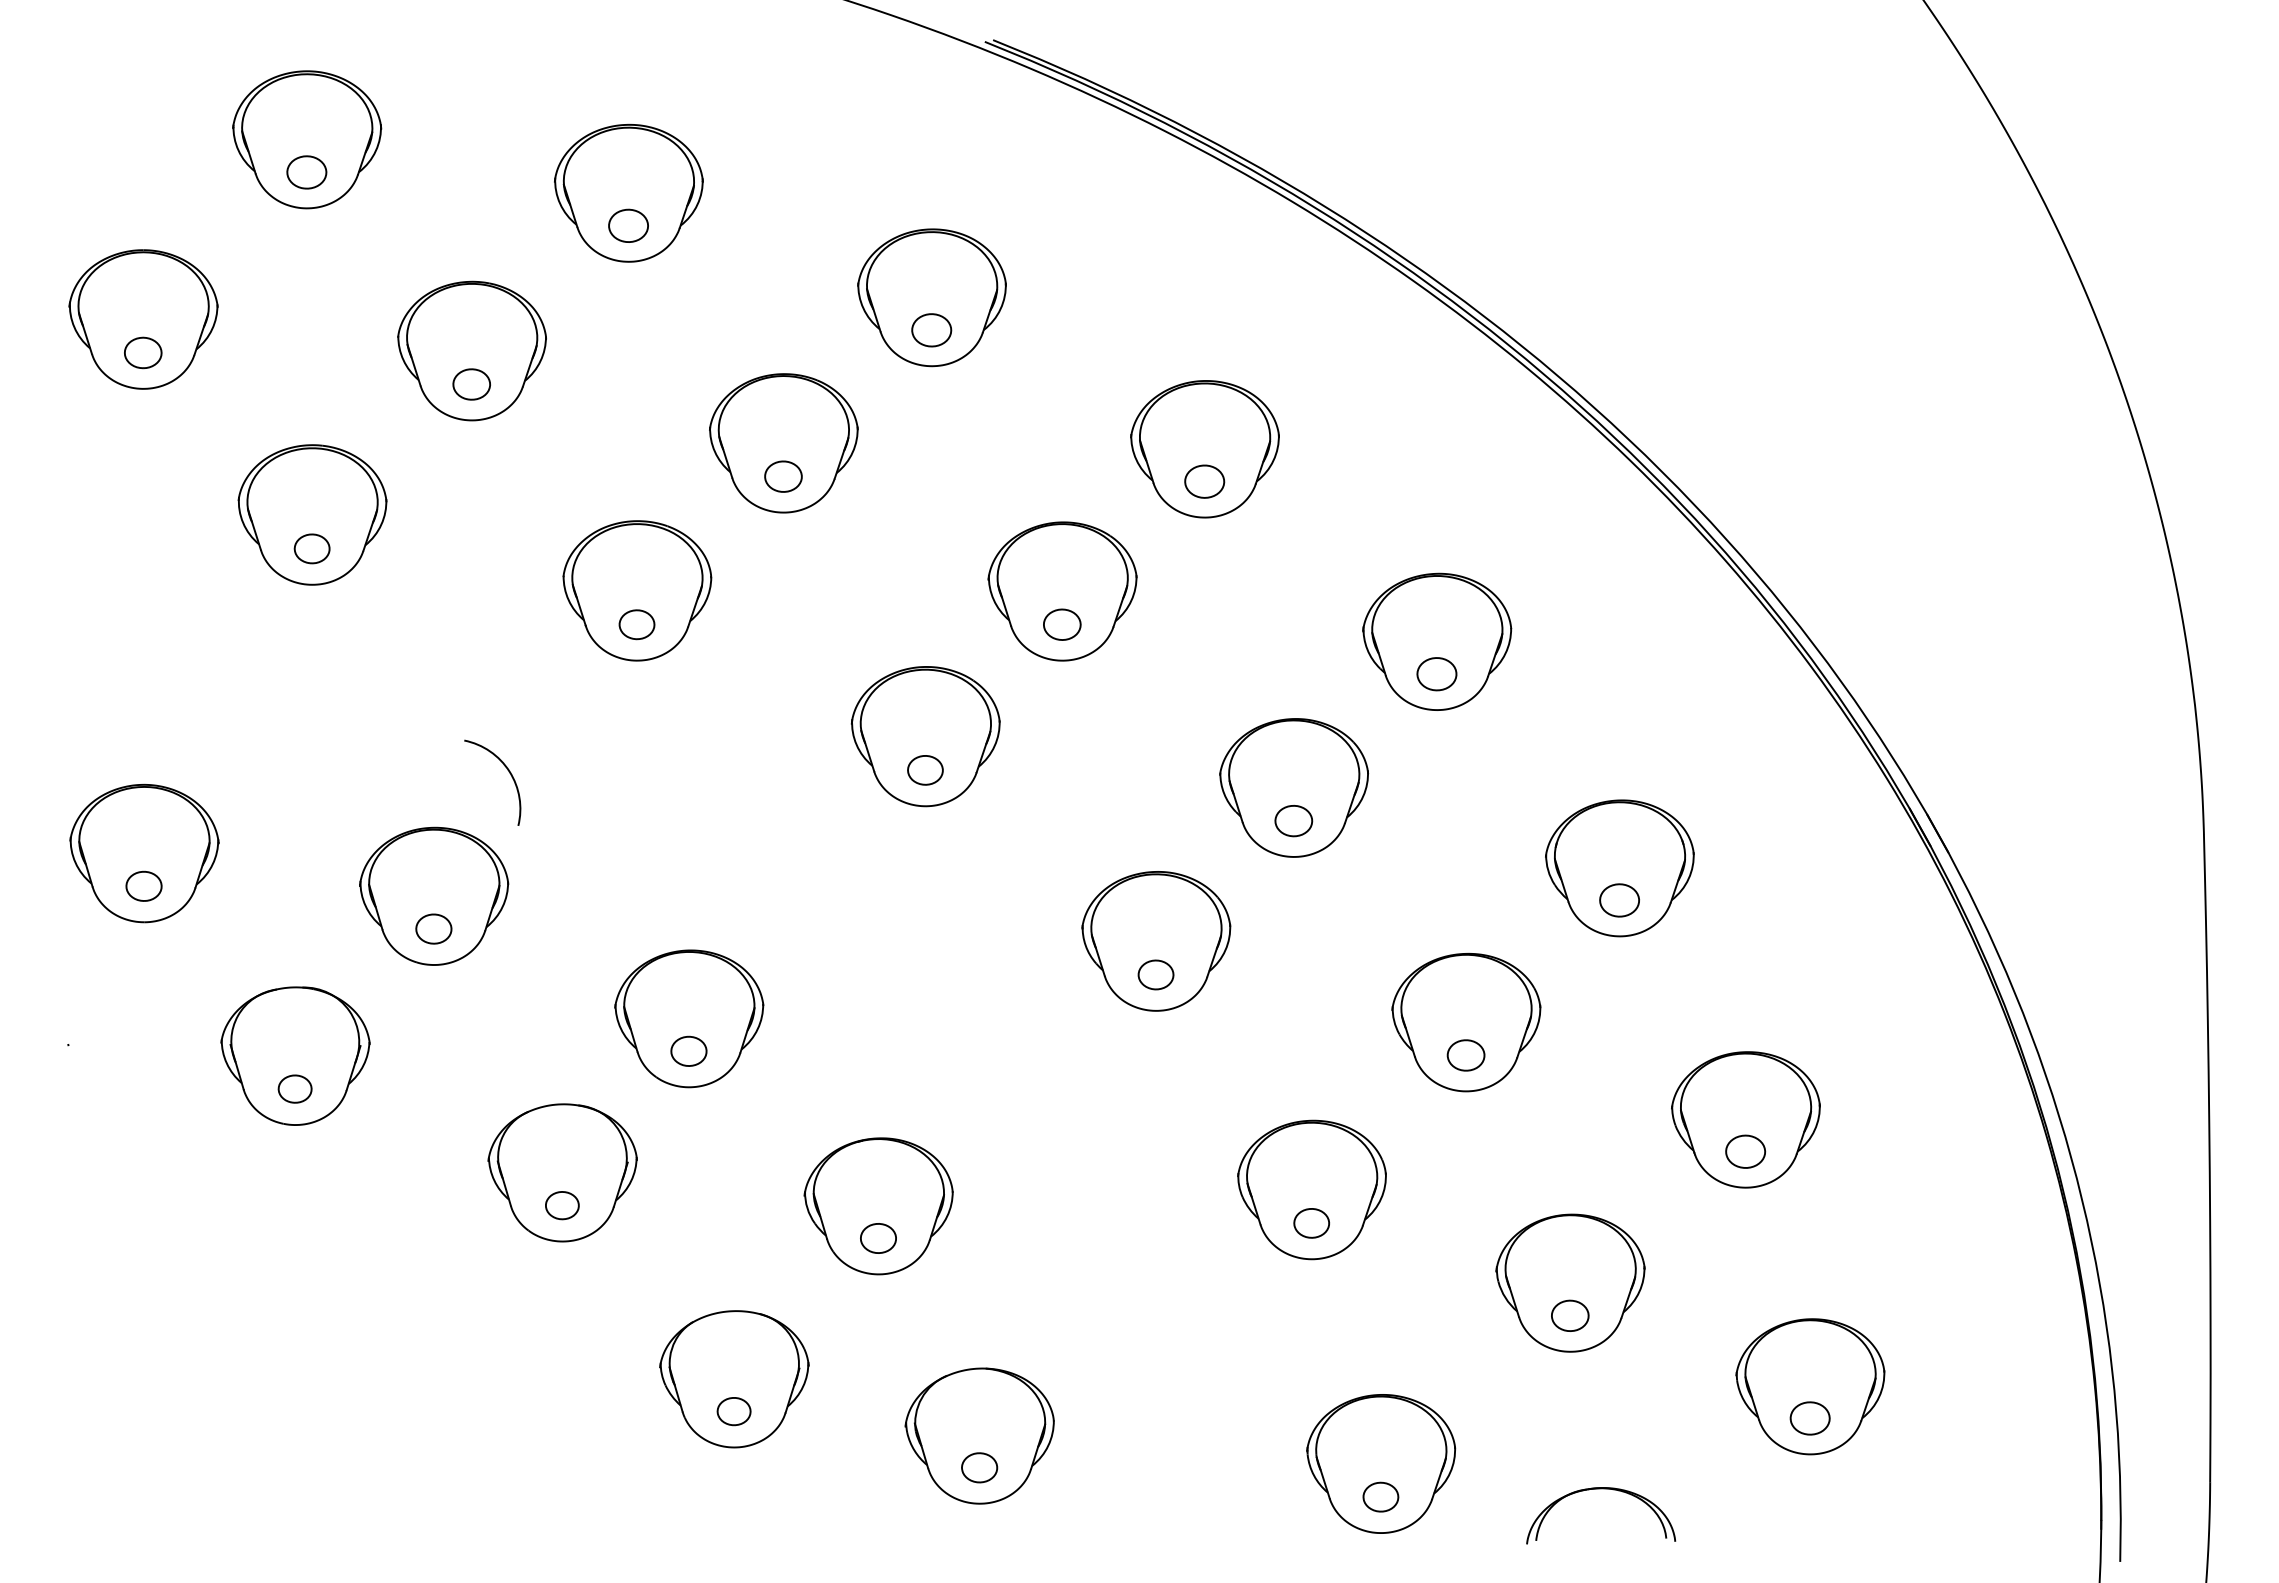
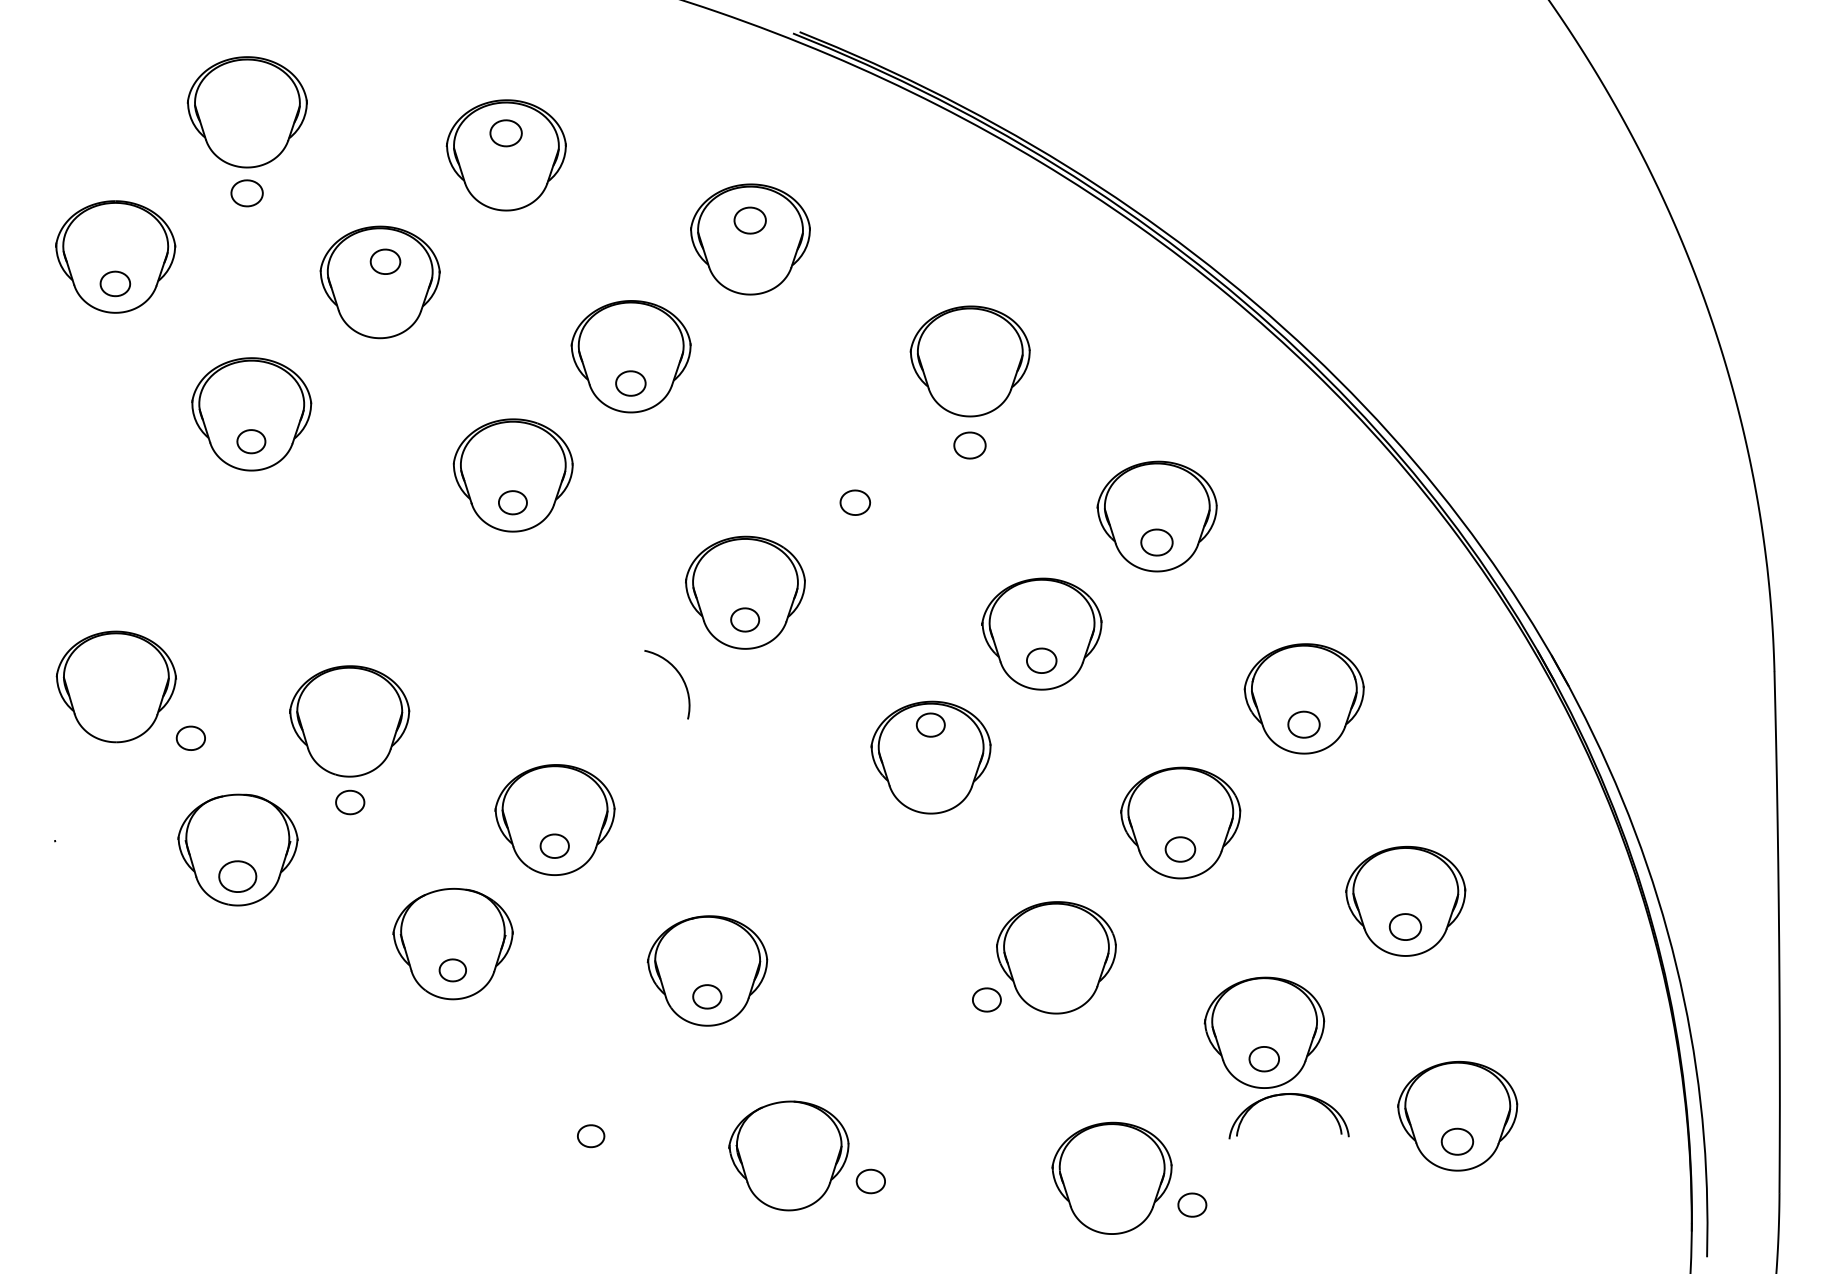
part: (306, 172) -> (246, 193), moved
part: (628, 225) -> (506, 133), moved
part: (931, 330) -> (750, 220), moved
part: (471, 384) -> (385, 261), moved
part: (1204, 481) -> (969, 445), moved
part: (1062, 591) -> (855, 475), removed
arc: (507, 770) -> (679, 674), moved
part: (143, 885) -> (190, 737), moved
part: (433, 928) -> (349, 802), moved
part: (1155, 974) -> (930, 724), moved
part: (294, 1088) -> (237, 876), size x1.4
part: (1311, 1223) -> (986, 1000), moved
part: (734, 1379) -> (591, 1110), removed
part: (979, 1467) -> (870, 1181), moved
part: (1601, 1489) -> (1289, 1095), moved
part: (1380, 1496) -> (1192, 1204), moved

